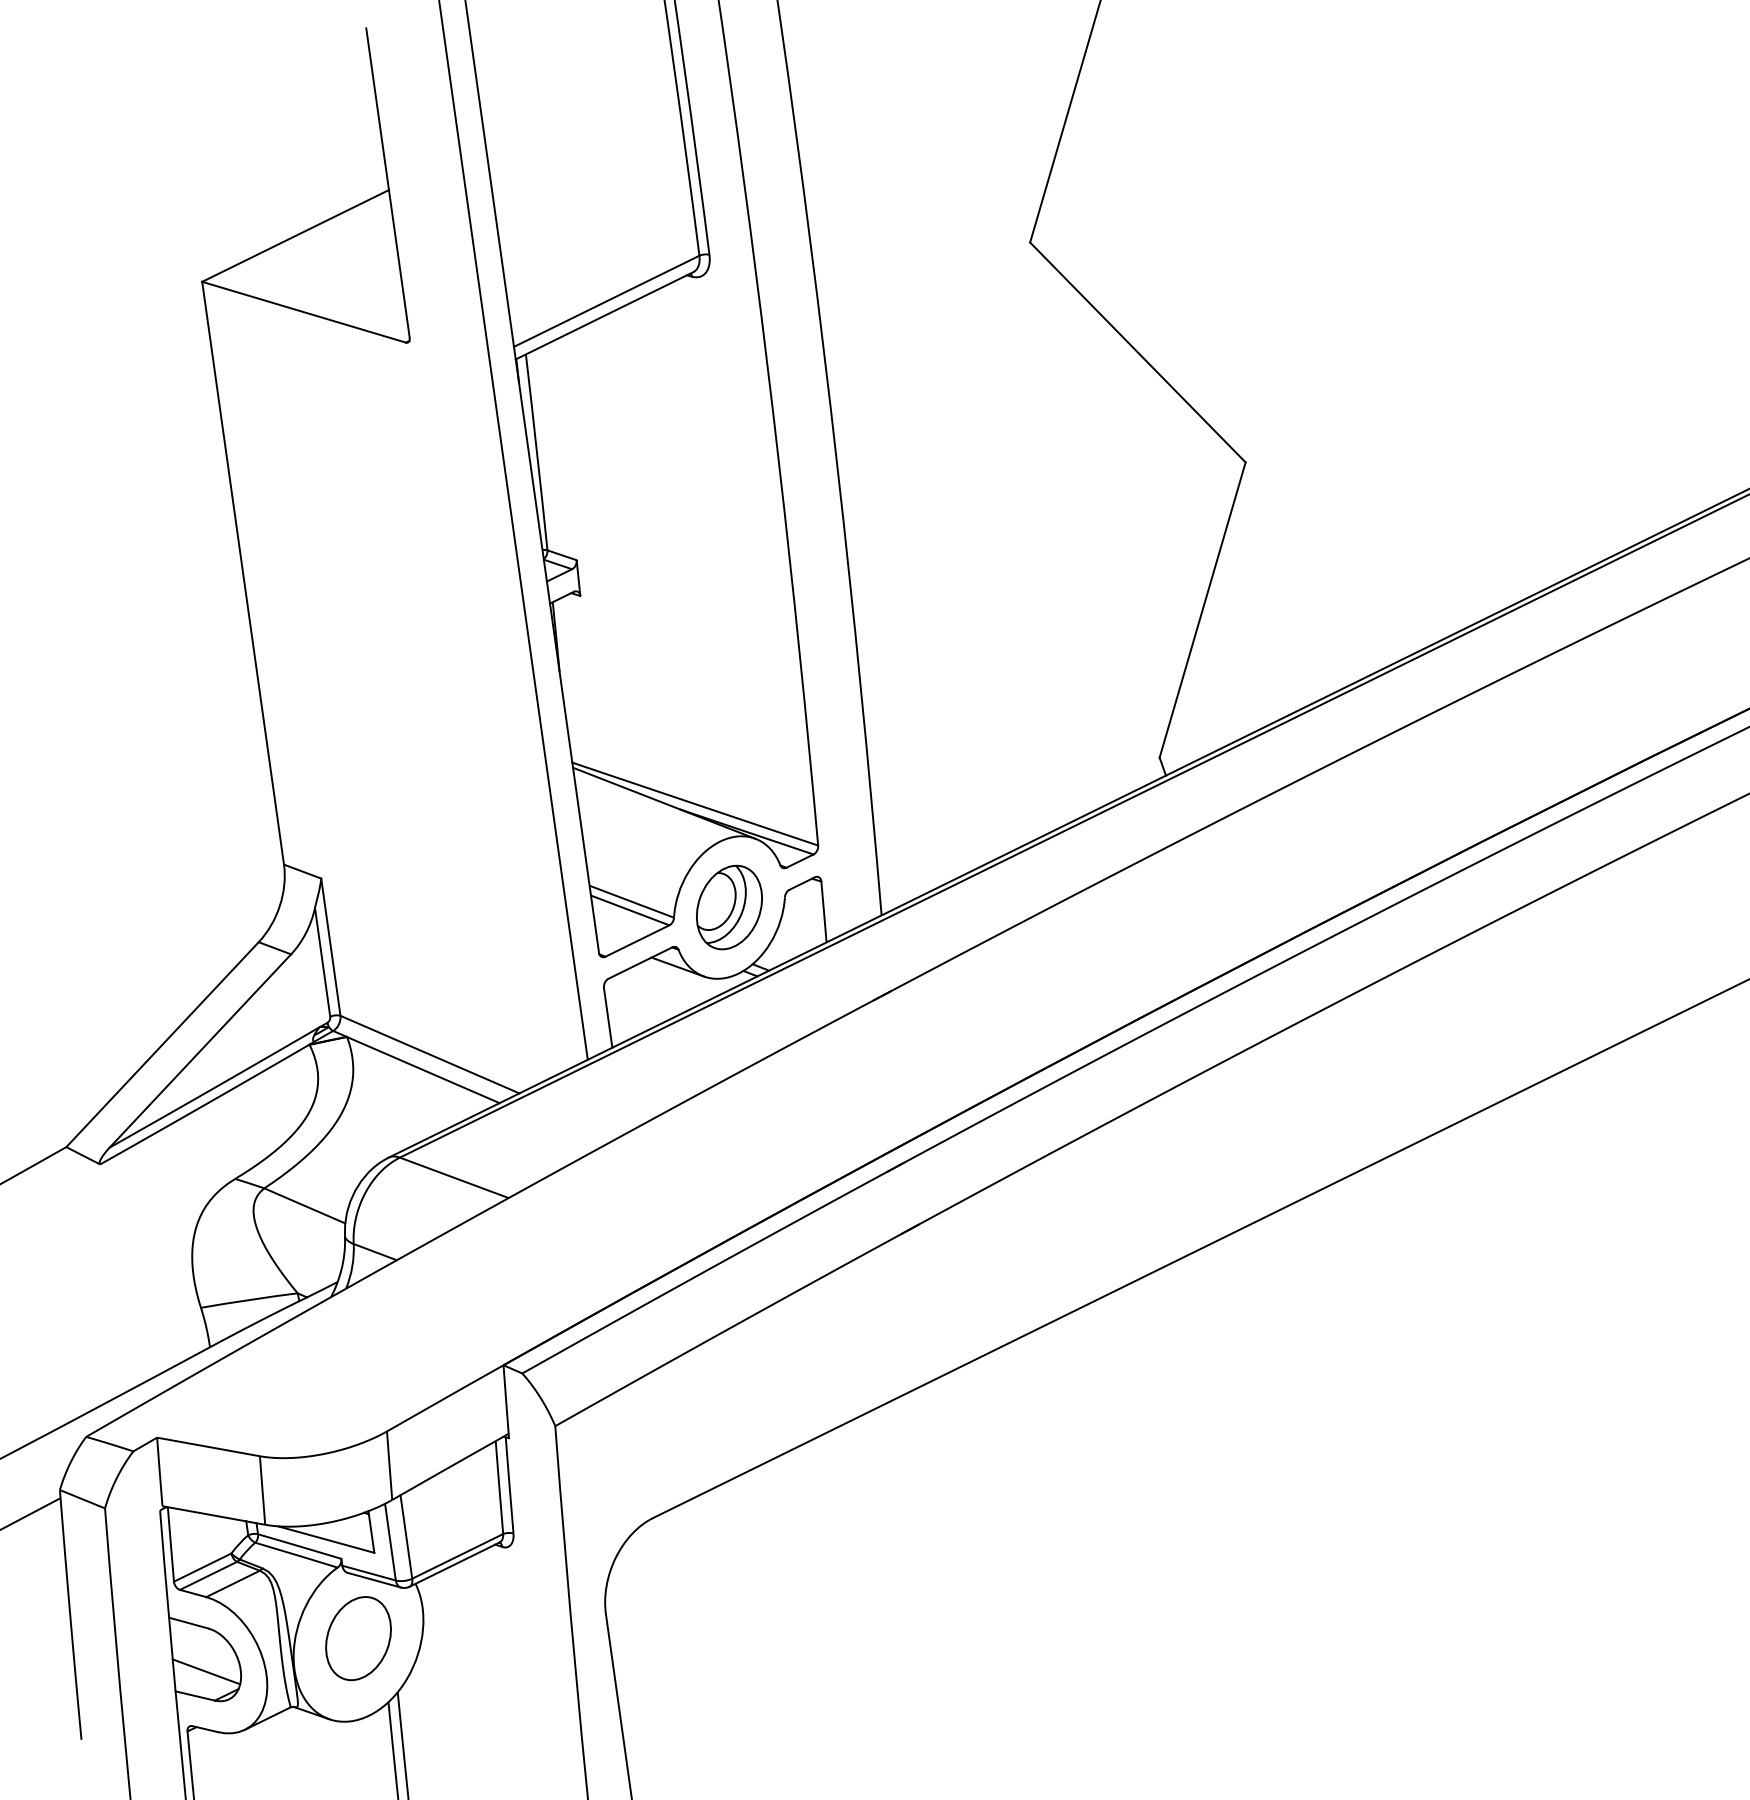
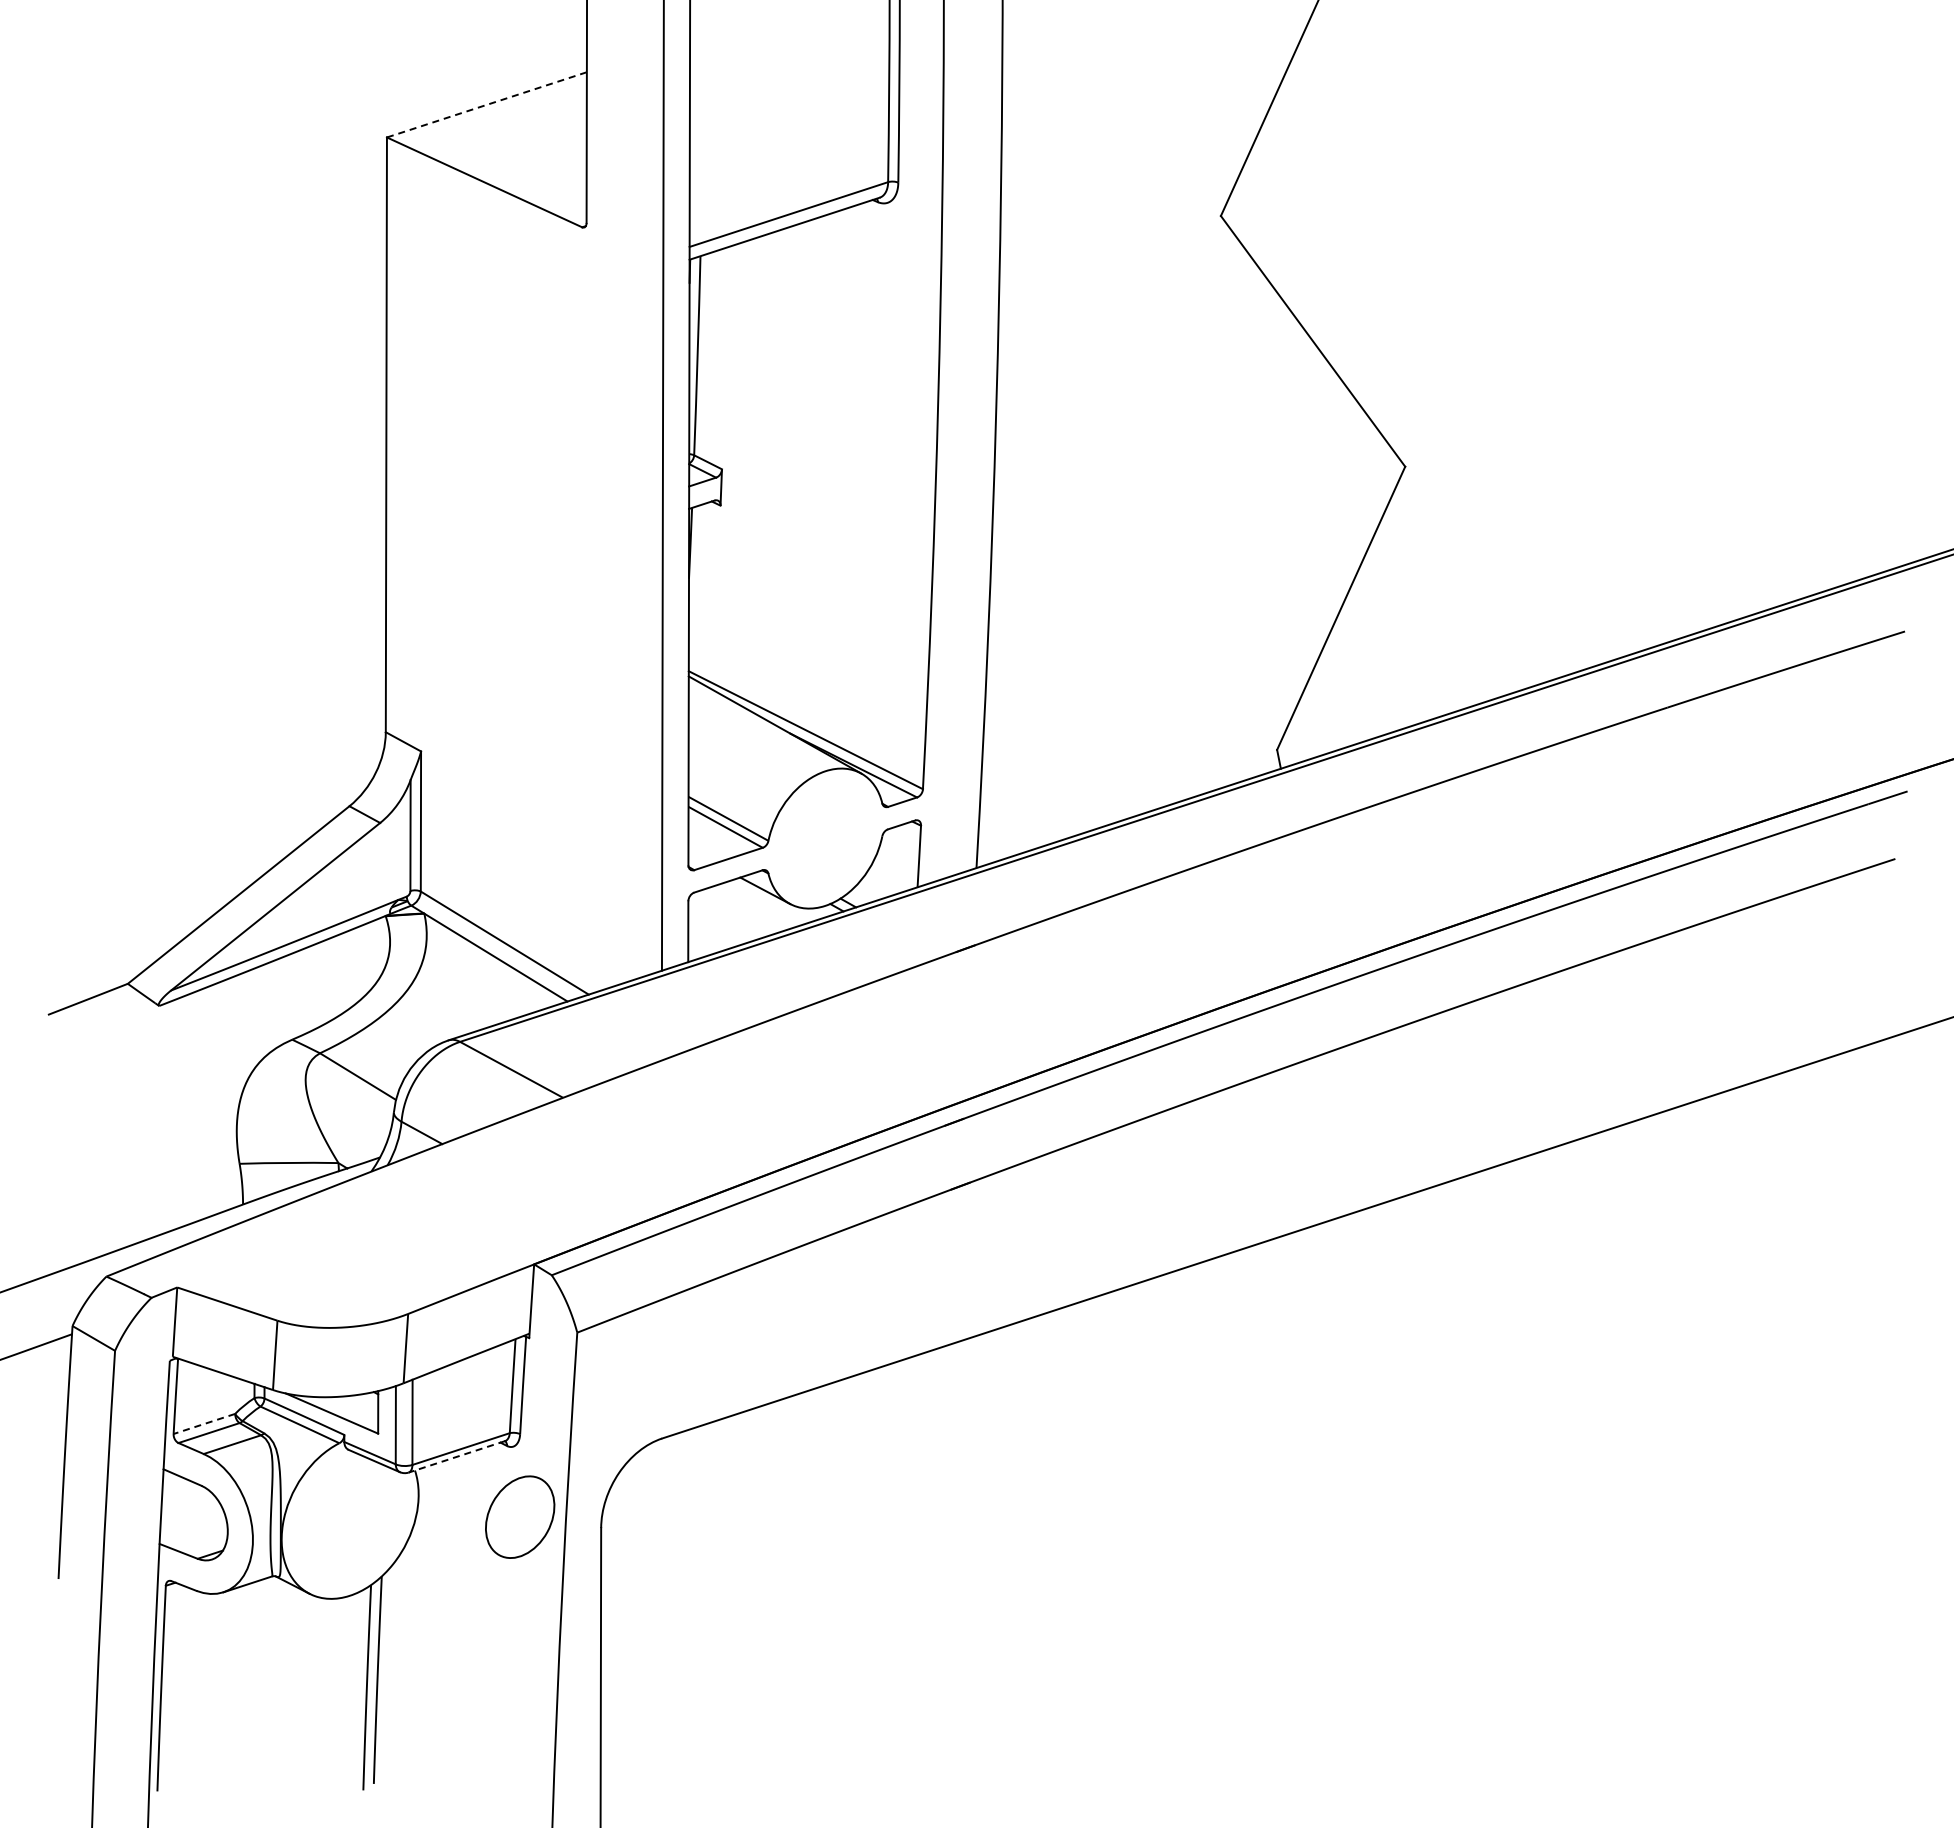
line: (296, 235) -> (487, 104), solid -> dashed
part: (729, 907) -> (825, 838), removed
line: (454, 1564) -> (456, 1456), solid -> dashed
line: (201, 1568) -> (203, 1424), solid -> dashed
part: (358, 1637) -> (520, 1516), moved
line: (206, 1671) -> (193, 1528), removed

